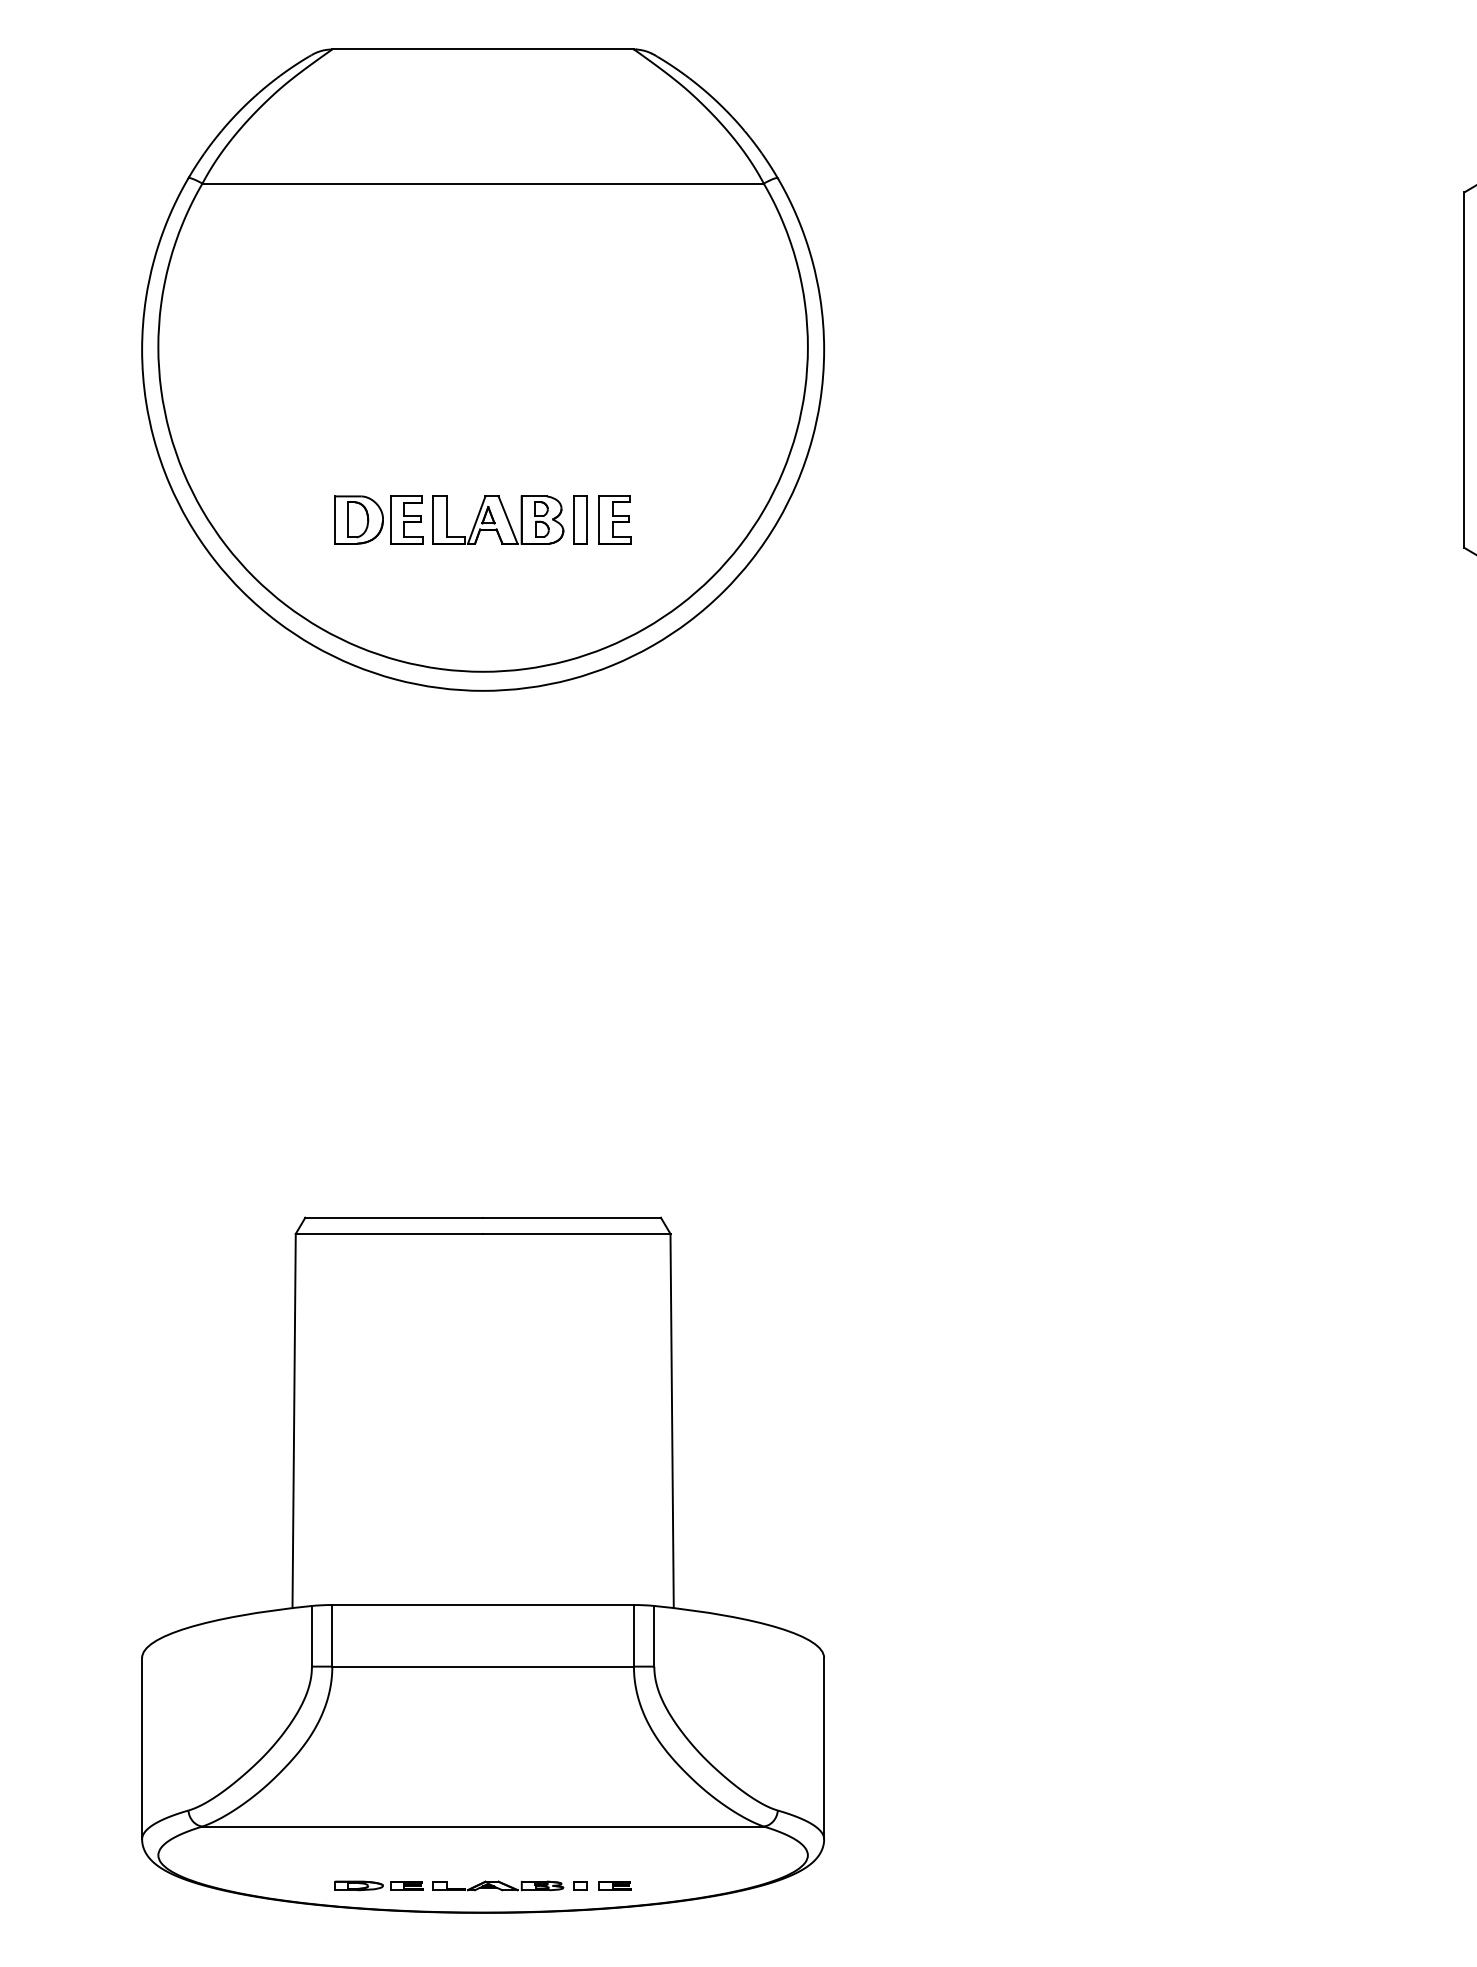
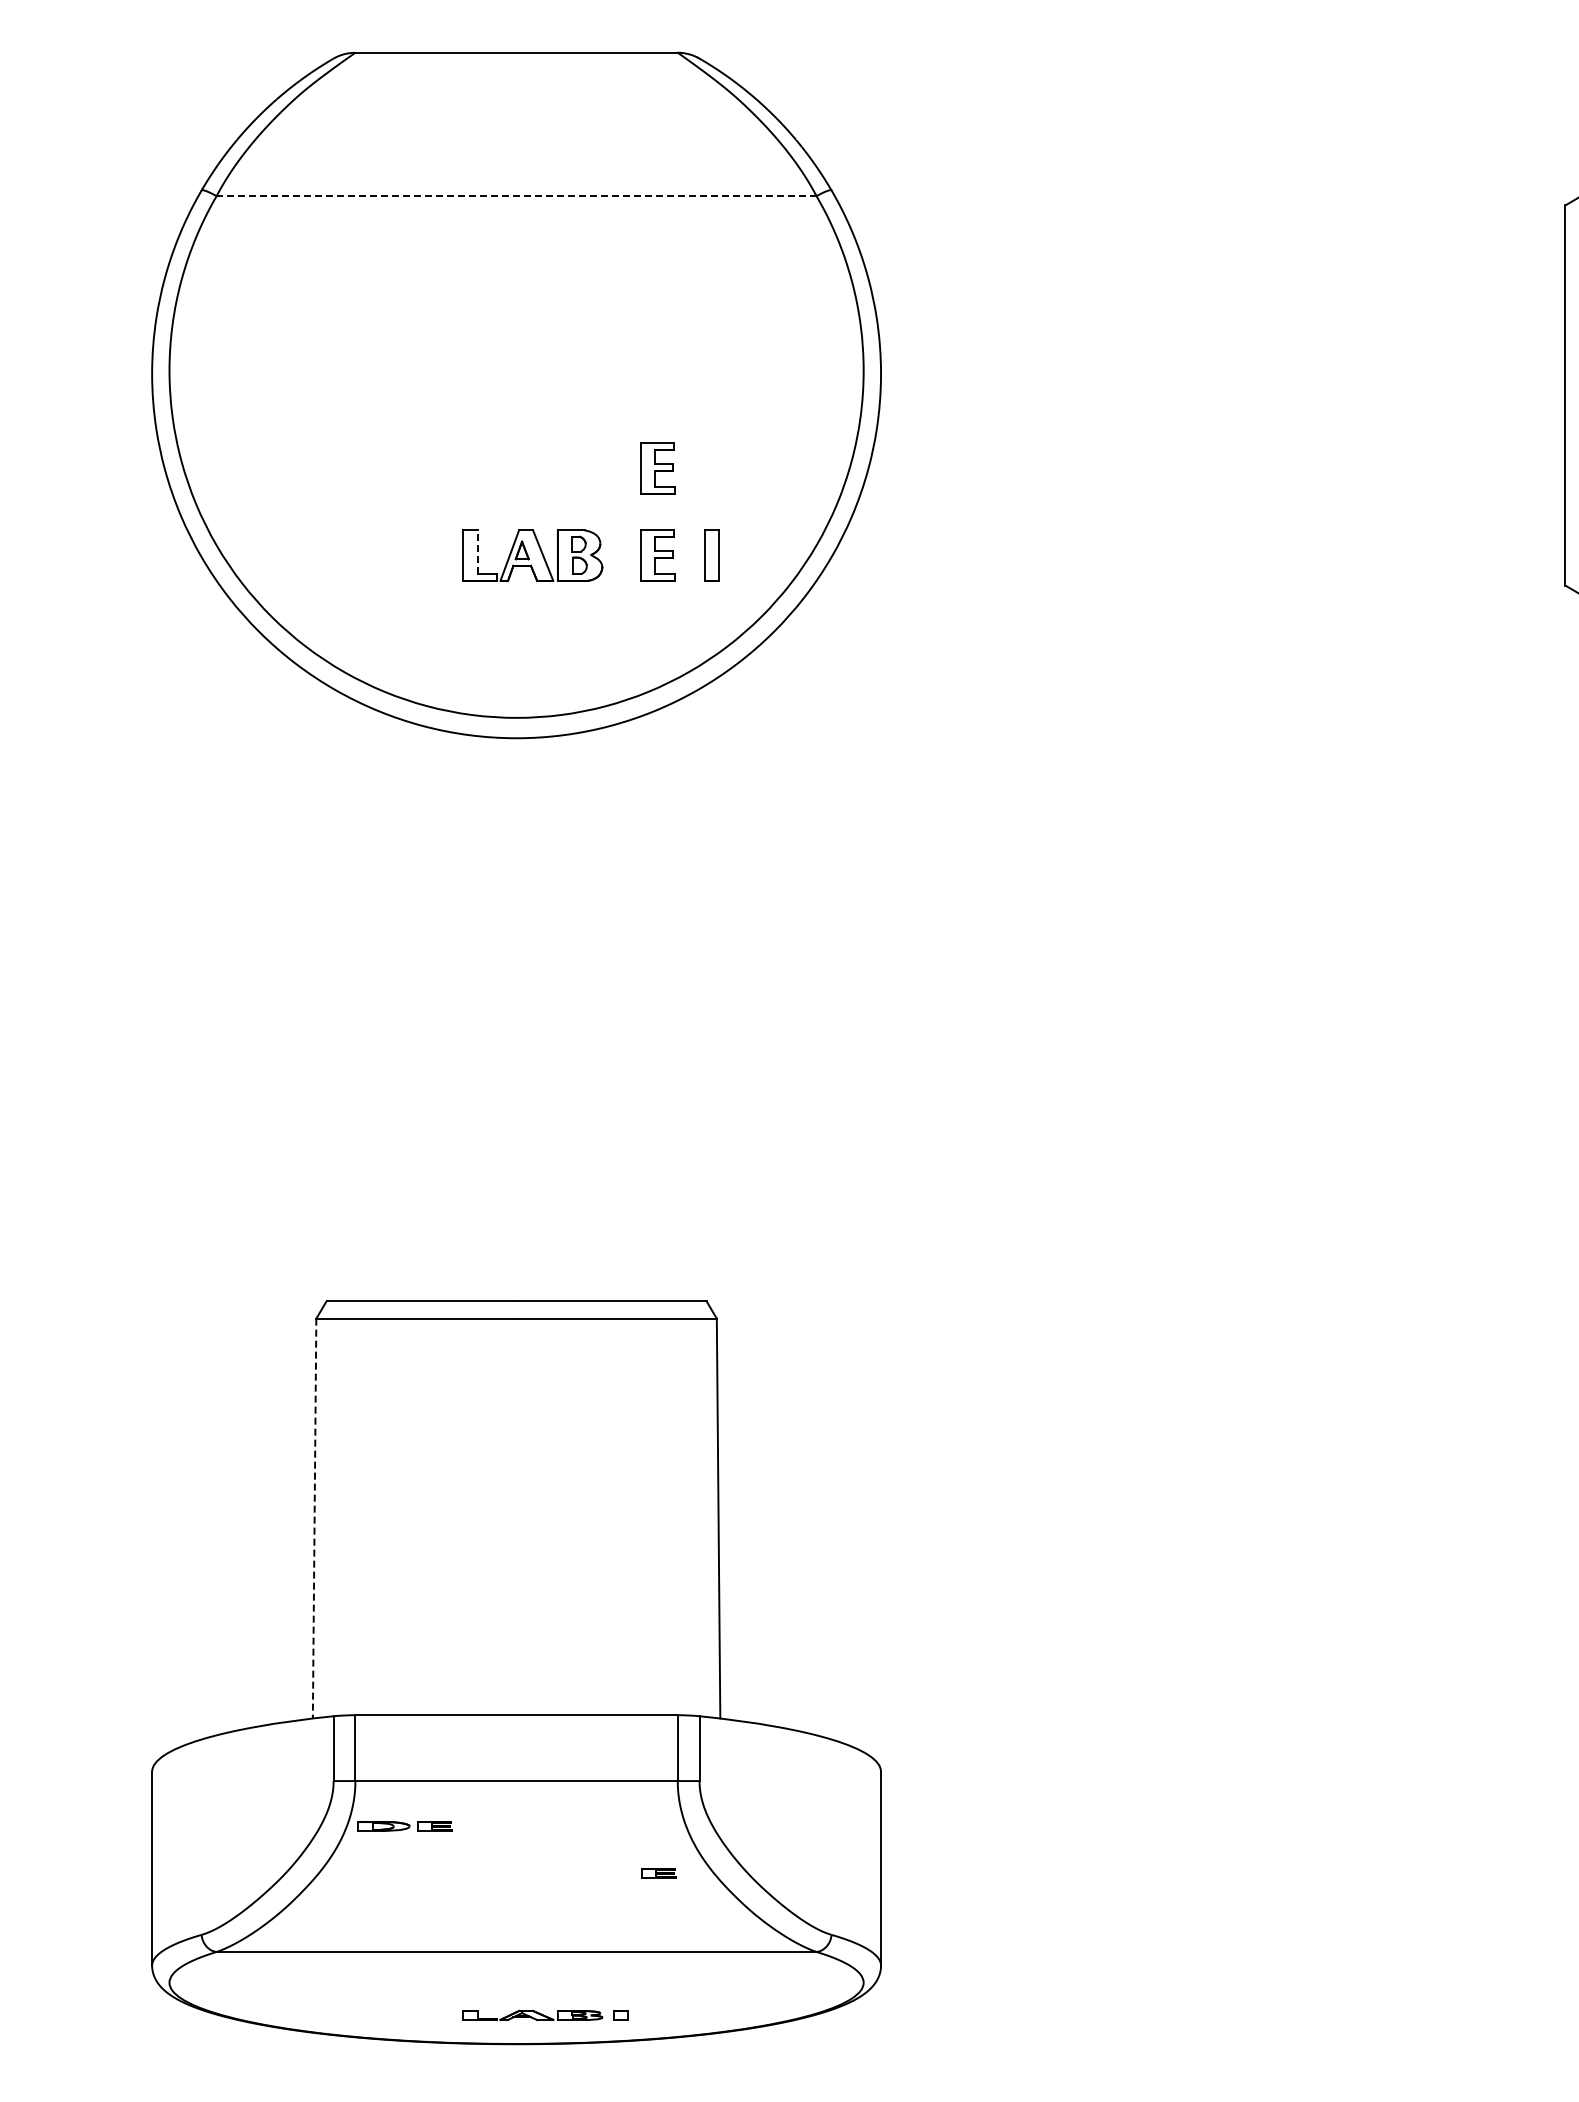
line: (483, 183) -> (516, 196), solid -> dashed
part: (614, 438) -> (657, 468), added
line: (446, 517) -> (477, 552), solid -> dashed
part: (378, 519) -> (404, 555), removed
part: (580, 519) -> (711, 555), moved
line: (294, 1420) -> (314, 1518), solid -> dashed
part: (378, 1885) -> (404, 1826), moved
part: (614, 1885) -> (658, 1873), moved

